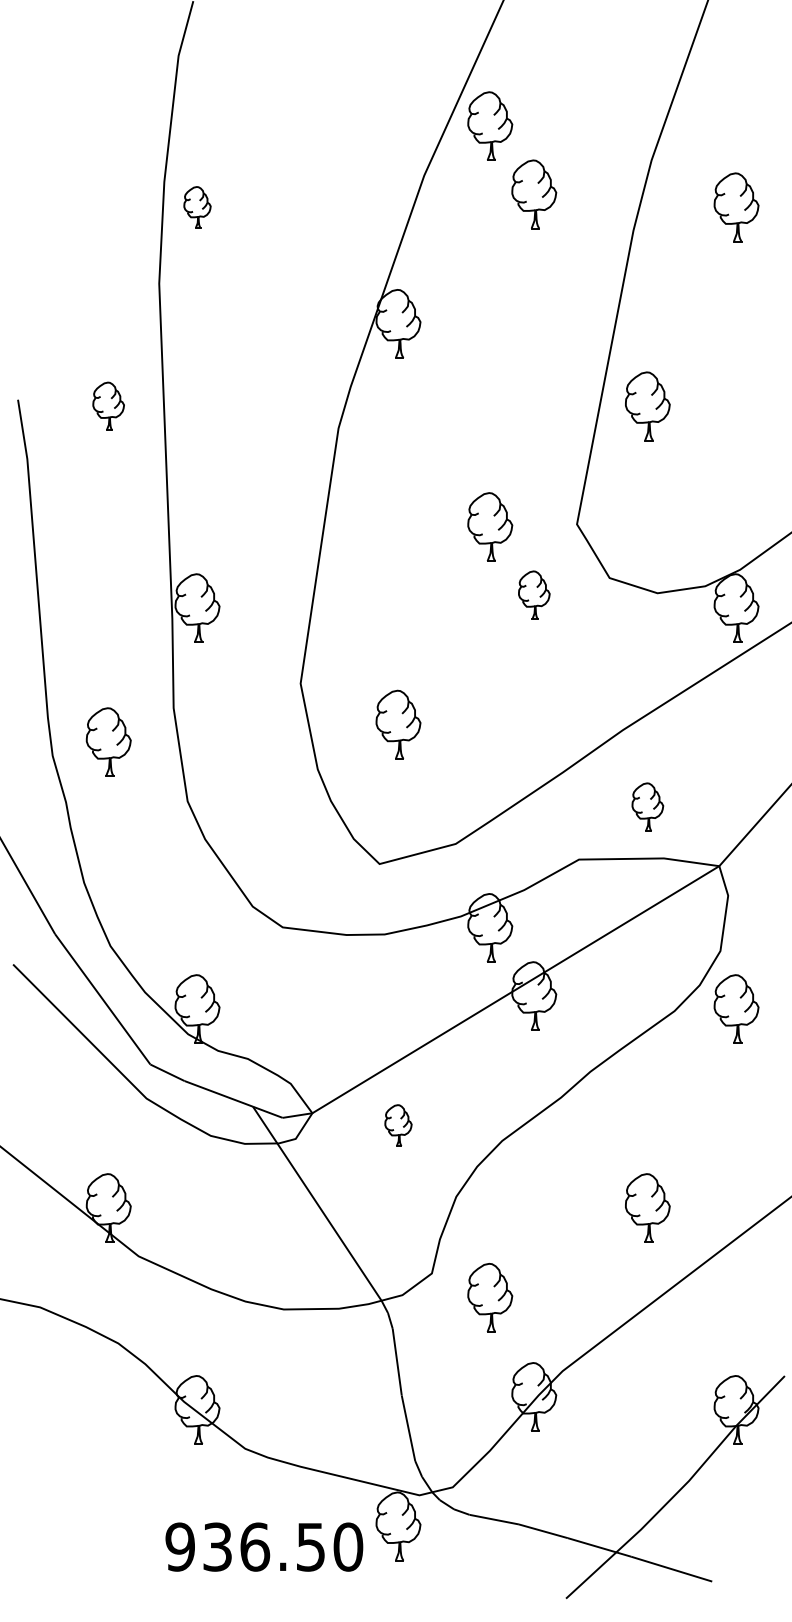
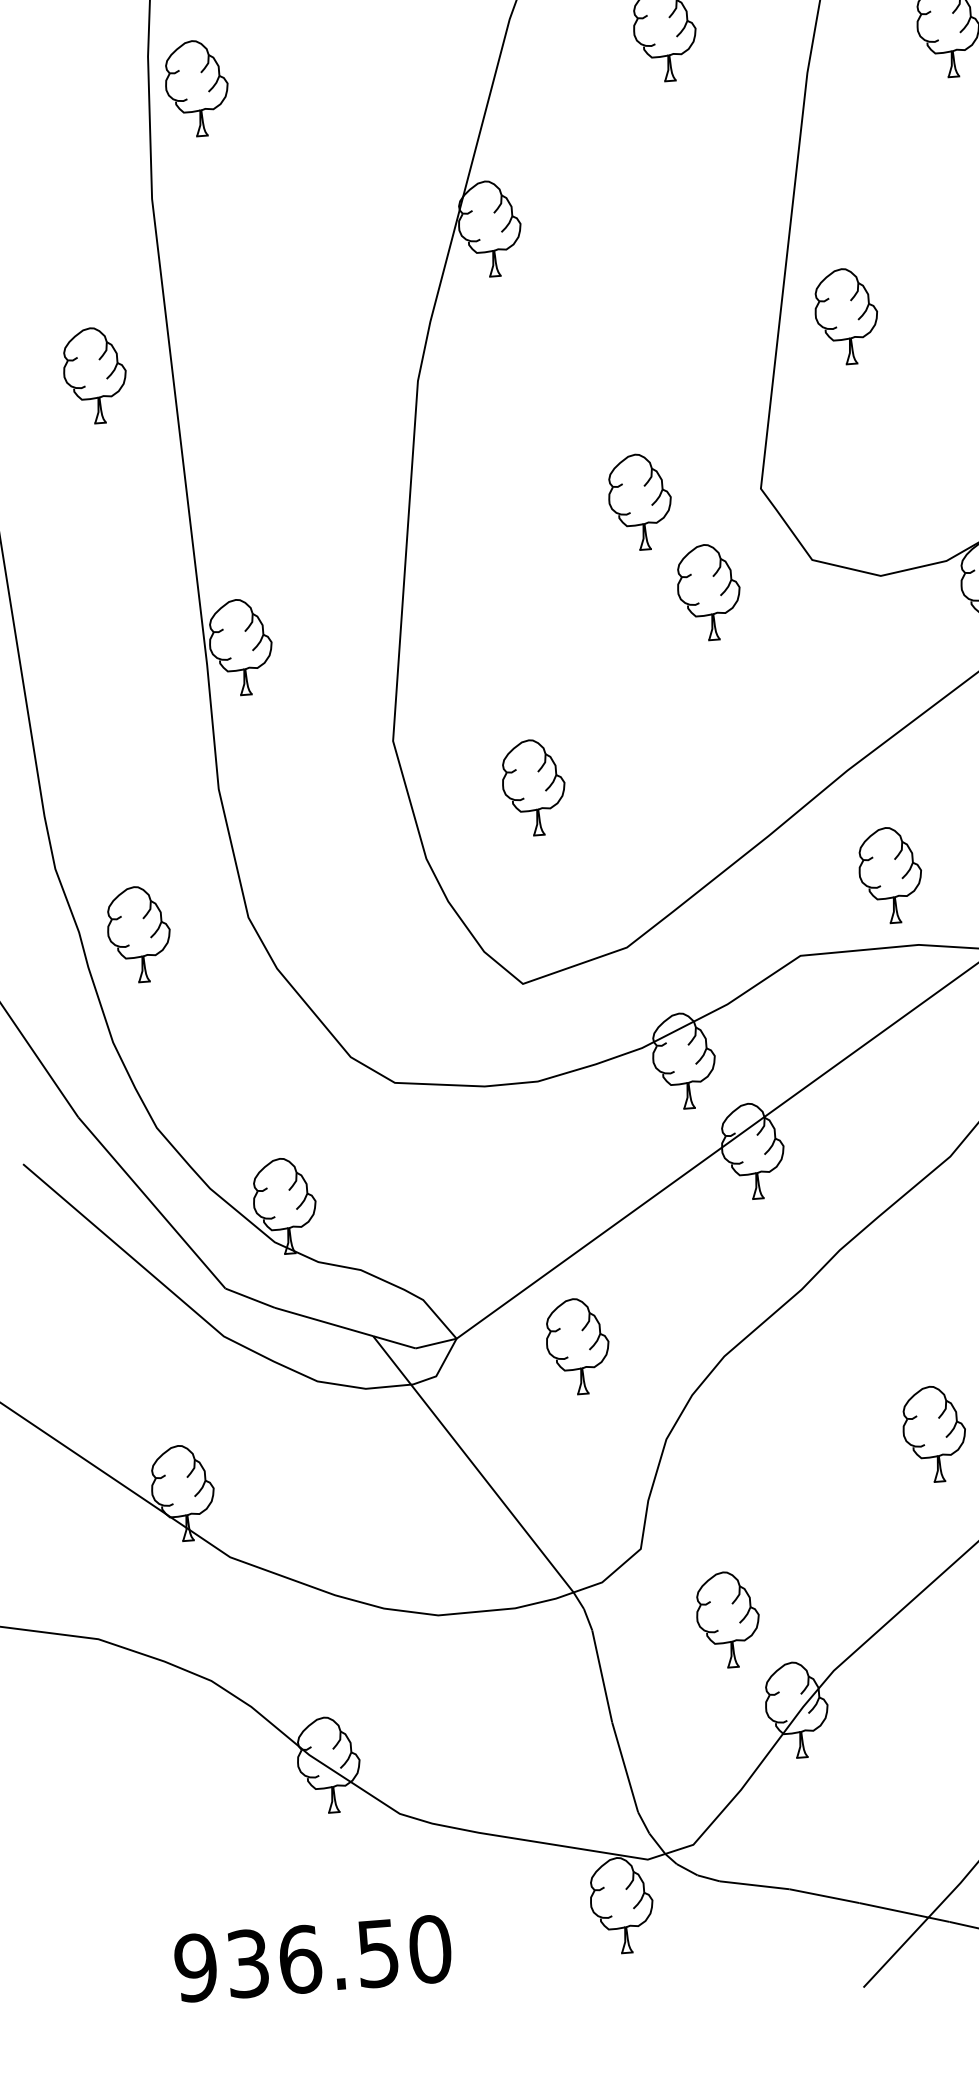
part: (197, 207) -> (197, 88), size x1.67
part: (108, 406) -> (94, 375), size x1.43
part: (534, 594) -> (709, 591), size x1.43
part: (108, 741) -> (138, 933), moved
part: (647, 806) -> (890, 874), size x1.43
part: (398, 1125) -> (577, 1346), size x1.67
part: (490, 1297) -> (728, 1619), moved
text: (264, 1546) -> (313, 1957), moved

